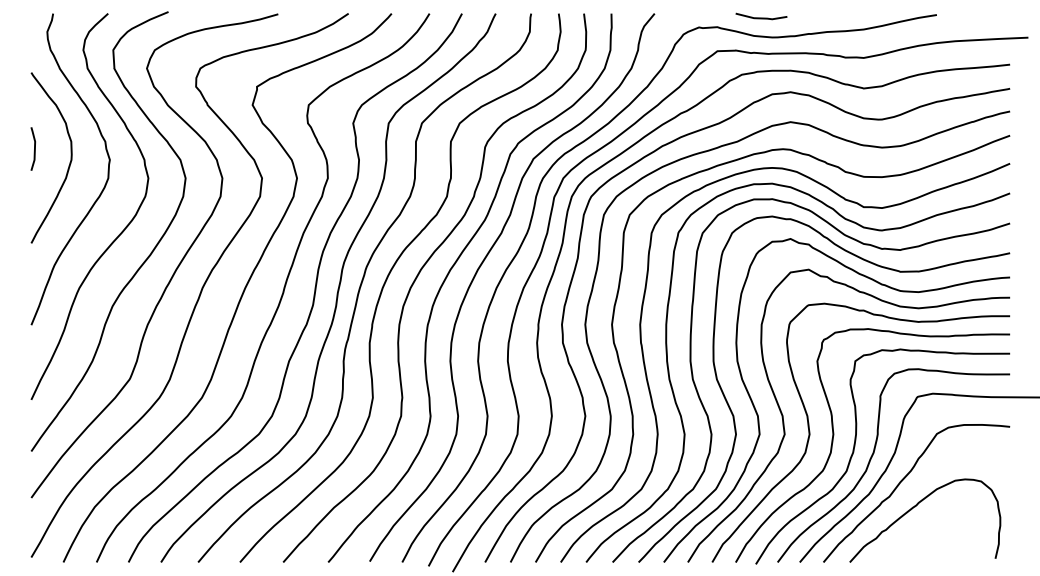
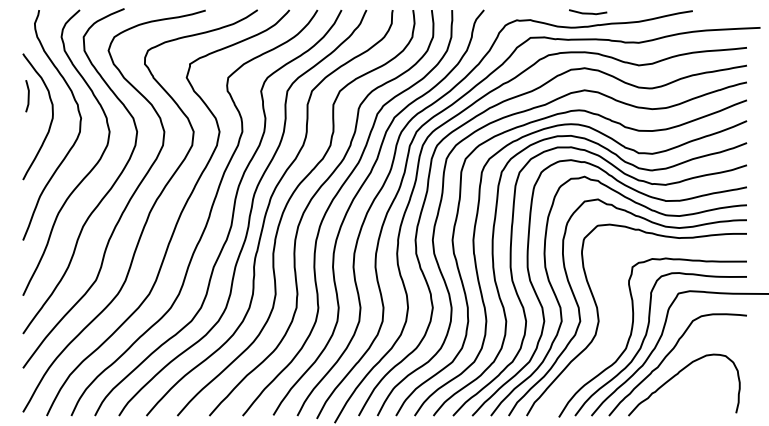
line: (762, 16) -> (588, 12), moved
line: (33, 149) -> (27, 96), moved
curve: (833, 445) -> (616, 329), removed

